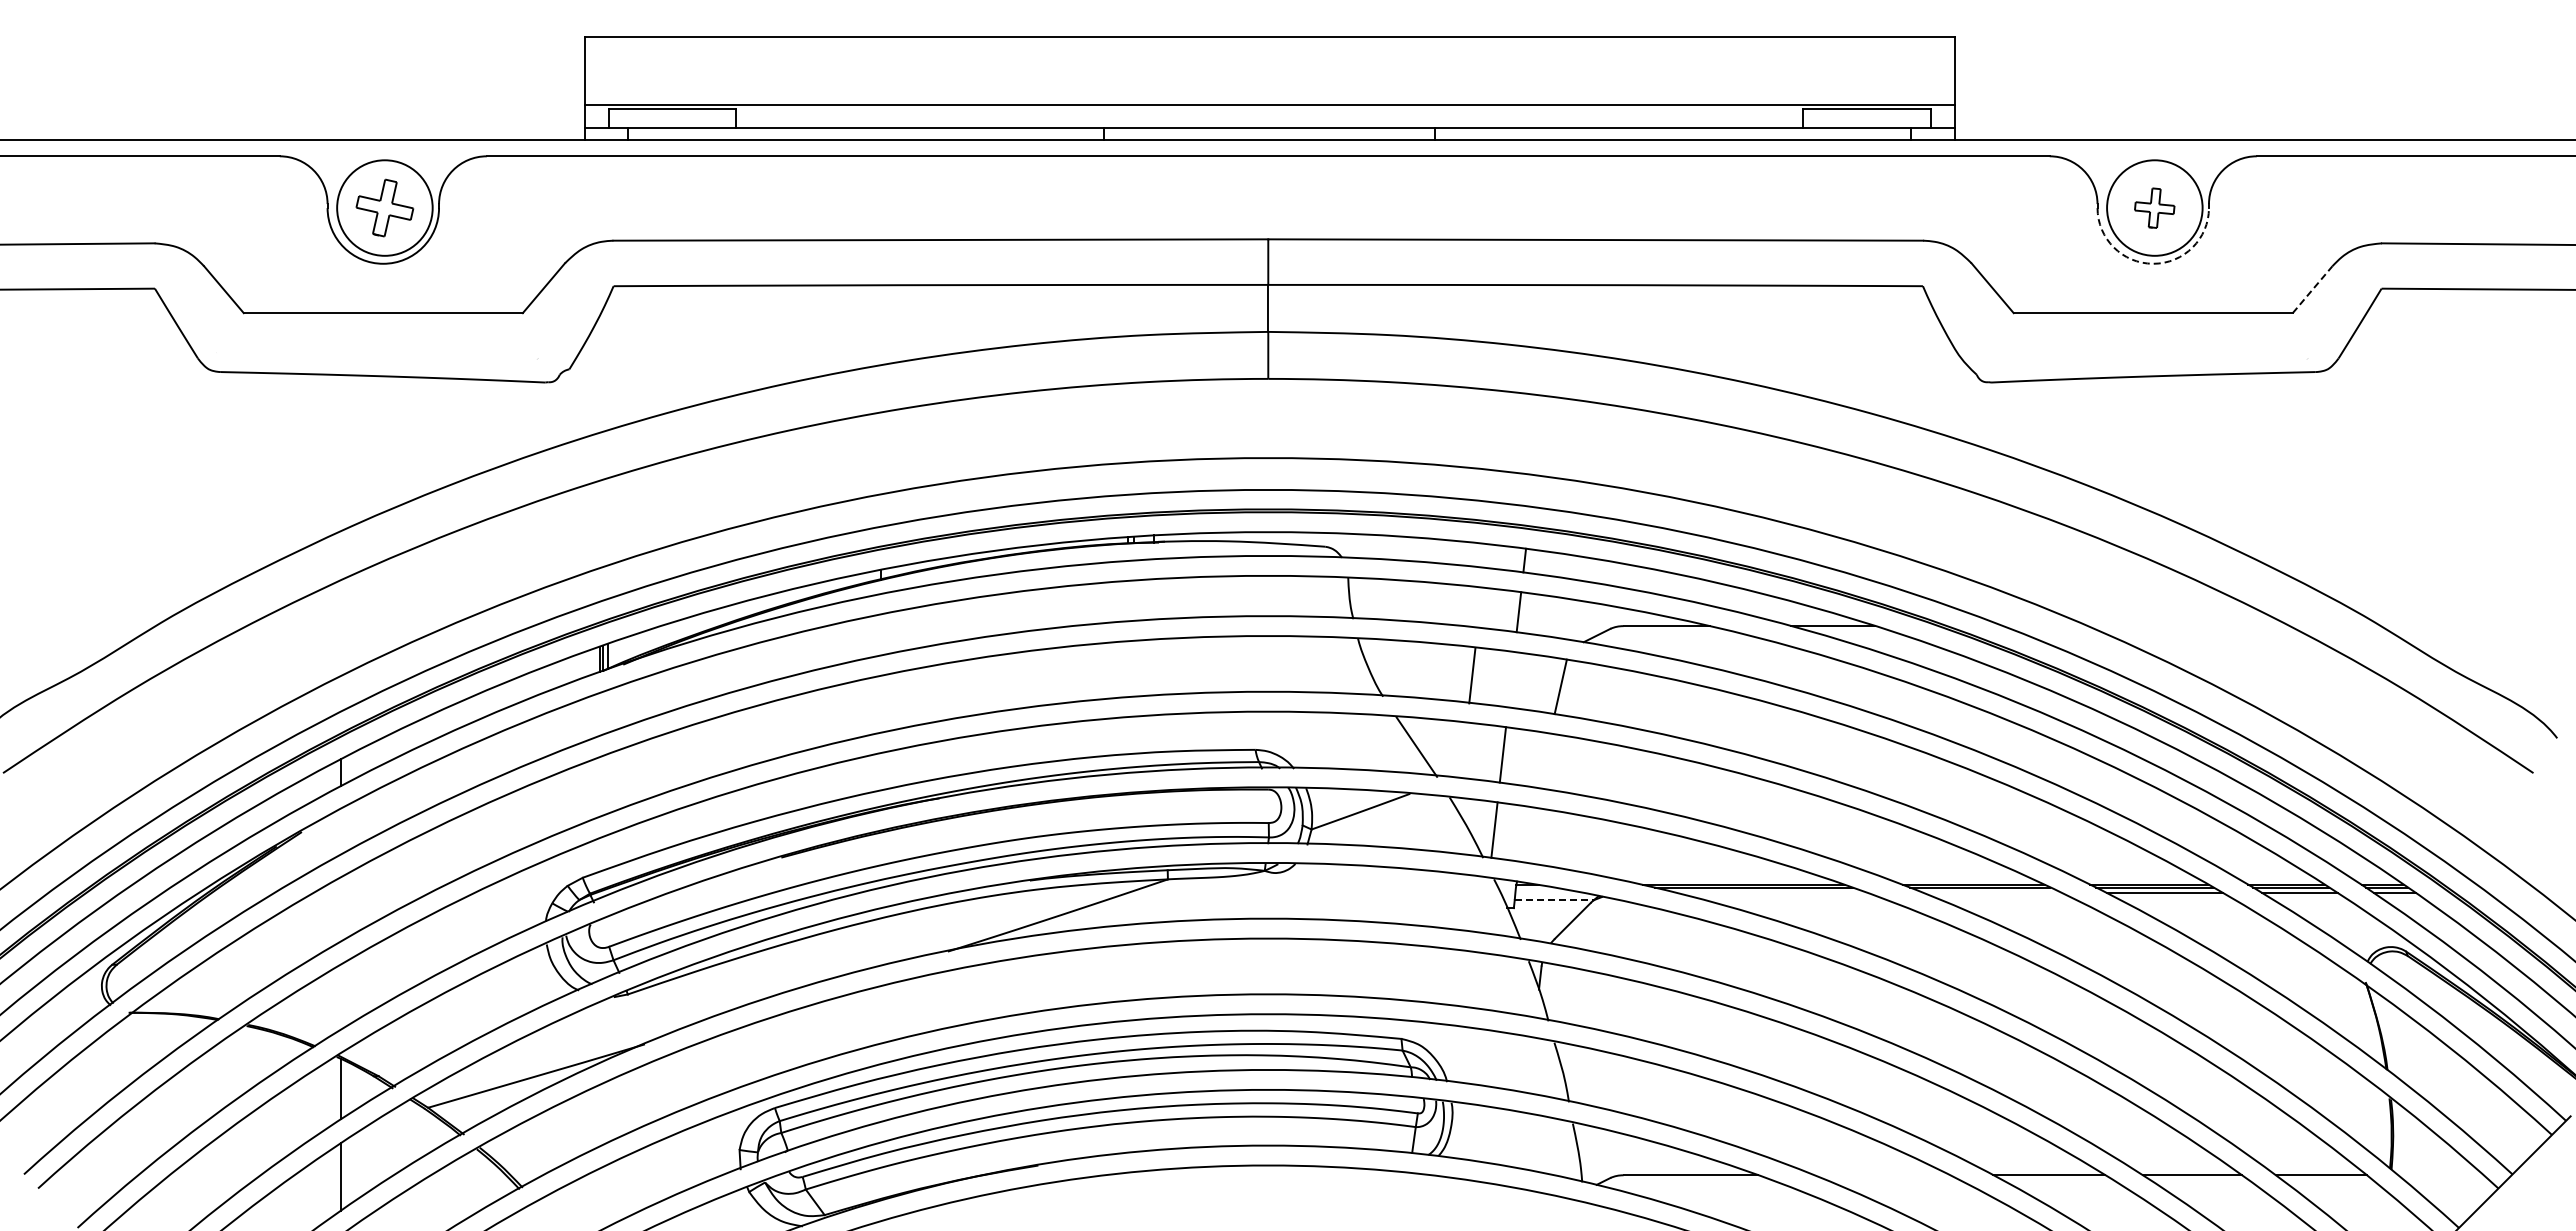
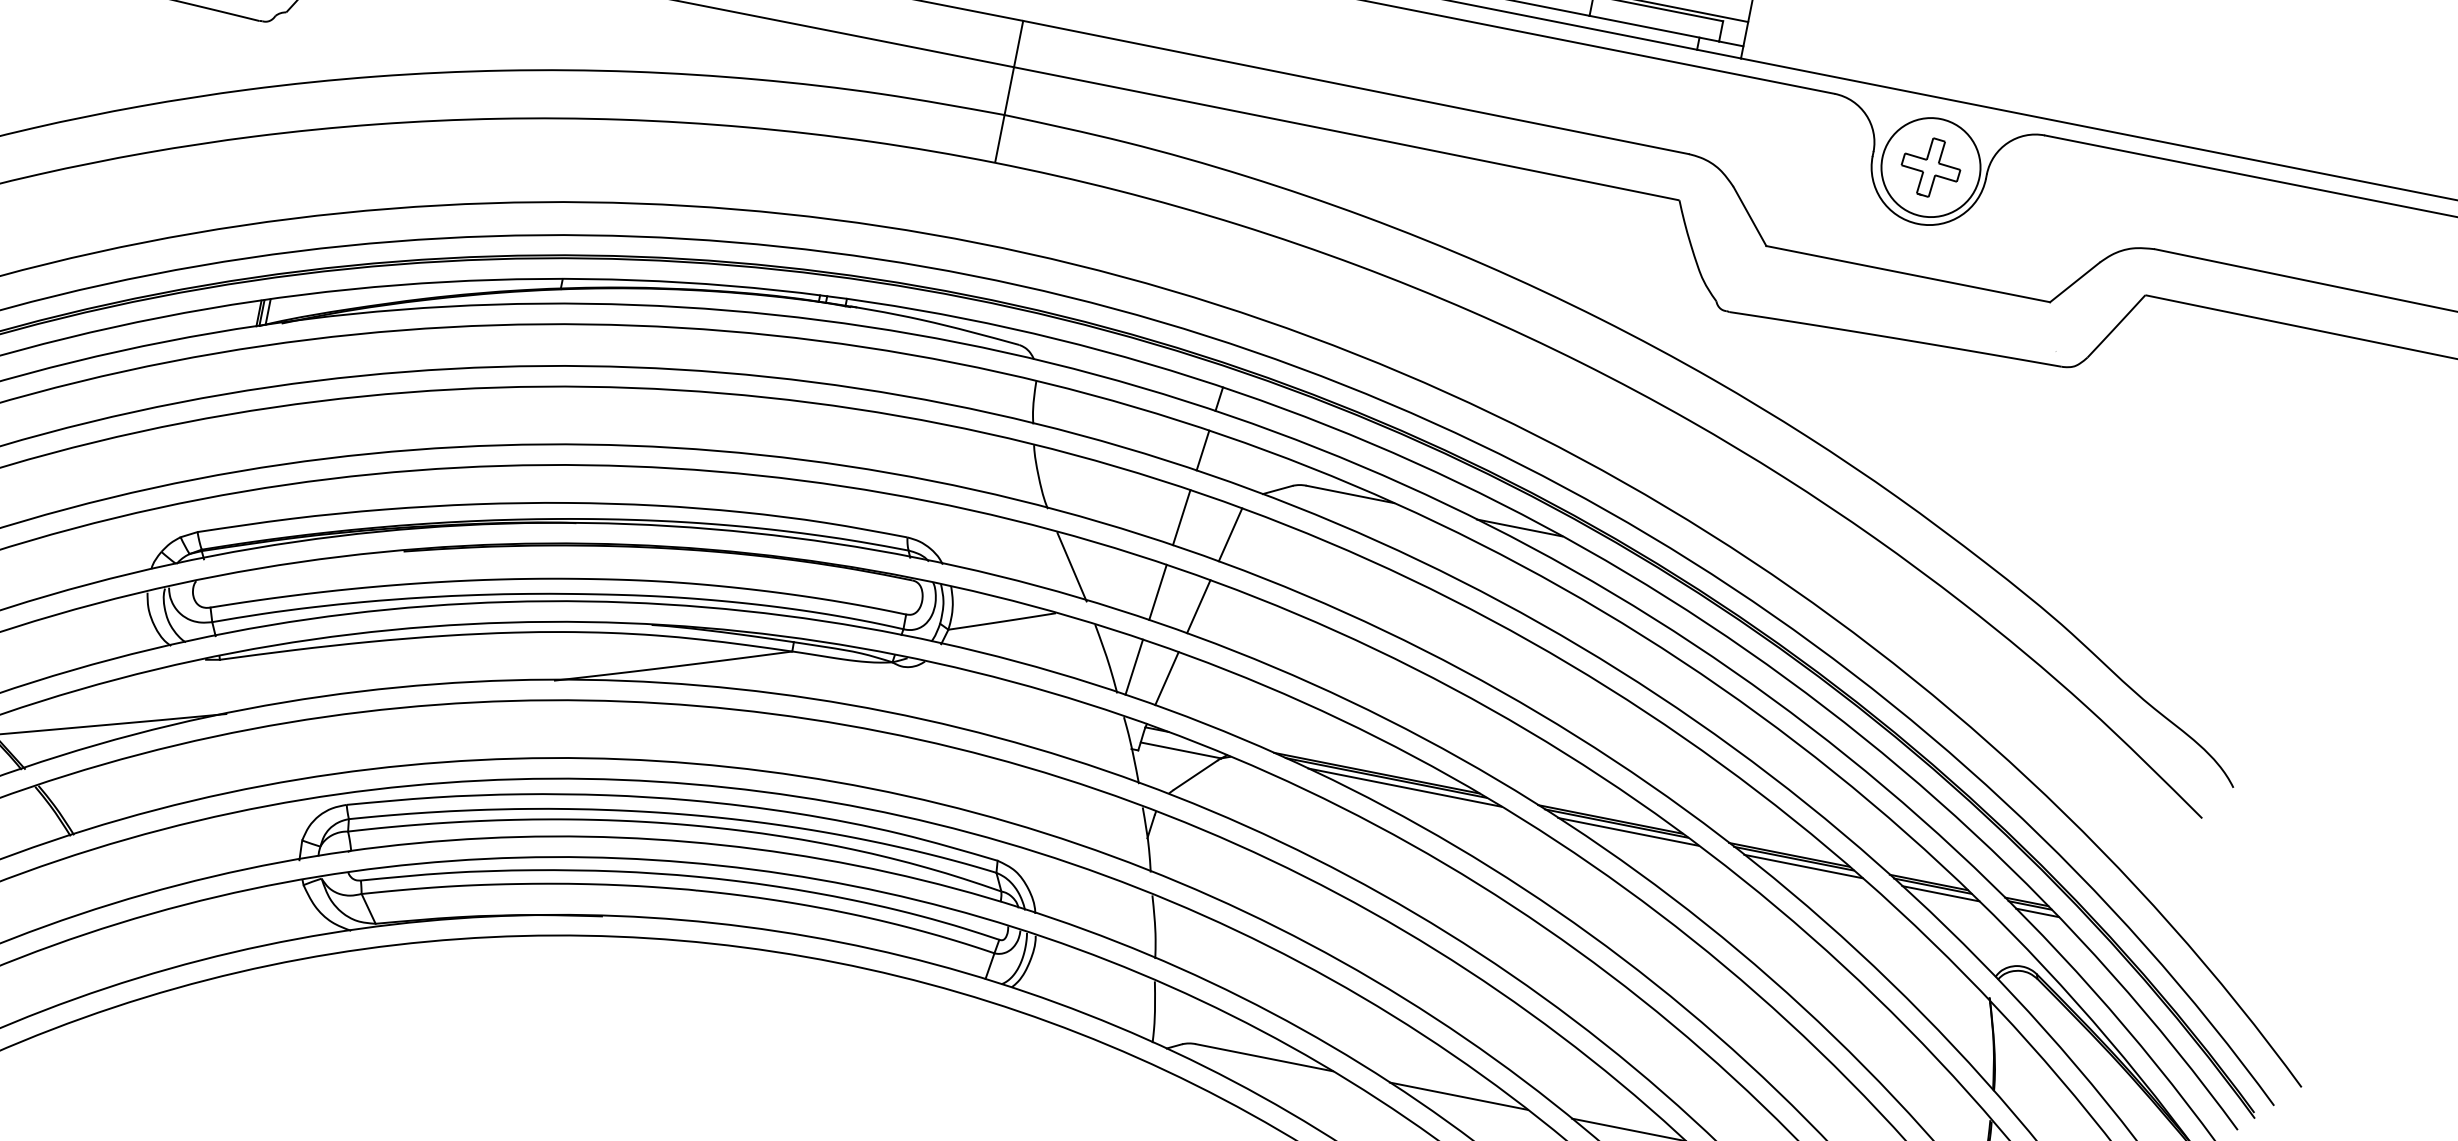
part: (2154, 208) -> (1930, 167), size x1.43
arc: (2153, 263) -> (1918, 223), dashed -> solid
line: (2312, 289) -> (2074, 282), dashed -> solid
line: (1472, 675) -> (1181, 517), moved
line: (1544, 760) -> (1199, 606), added
line: (1527, 834) -> (1166, 678), added
line: (1773, 893) -> (1405, 787), added
line: (1993, 893) -> (1628, 832), added
line: (1554, 900) -> (1181, 750), dashed -> solid
line: (1881, 1175) -> (1458, 1096), added

